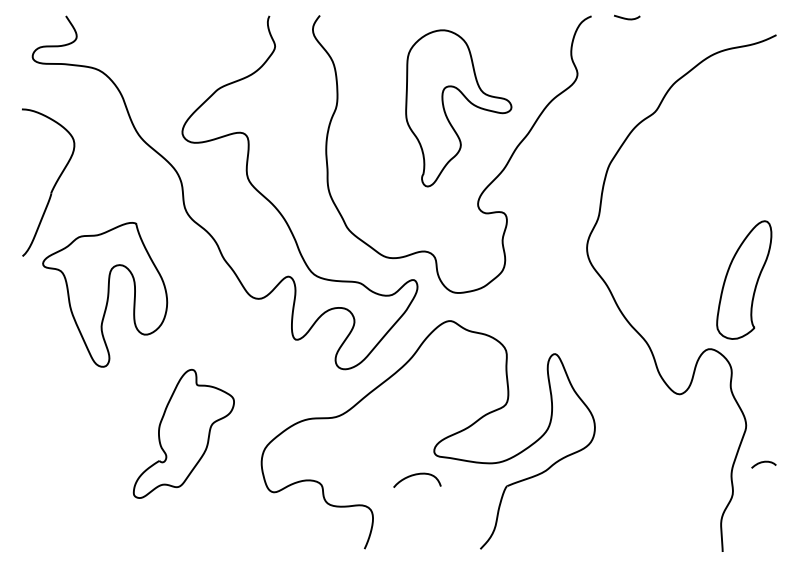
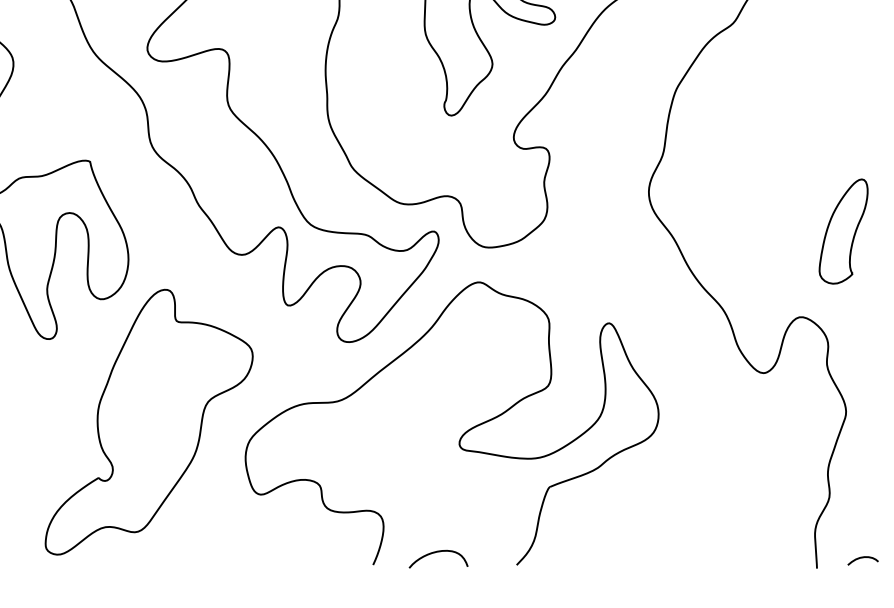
part: (743, 279) -> (842, 230), size x0.71
part: (183, 433) -> (148, 421), size x1.67
curve: (762, 463) -> (861, 559), moved
curve: (417, 475) -> (438, 553), moved

